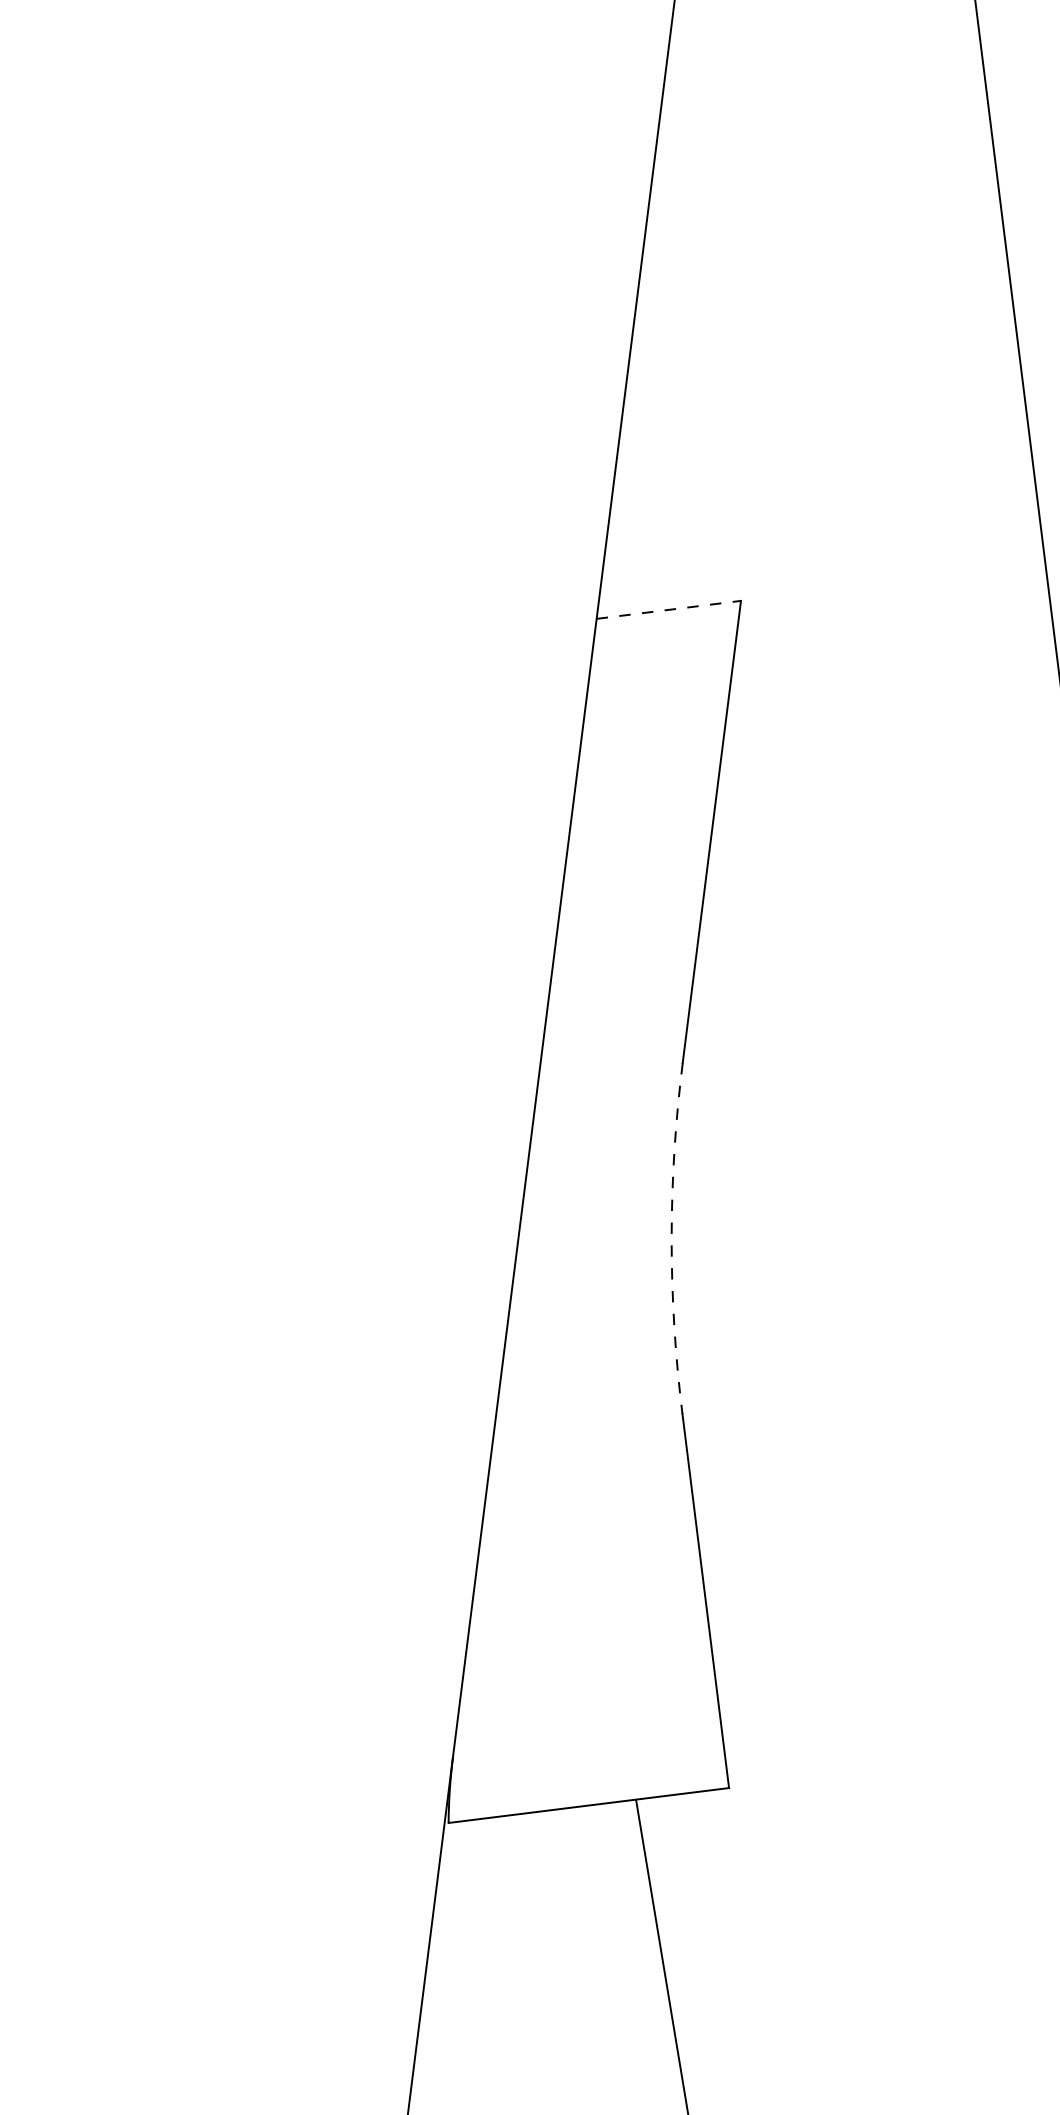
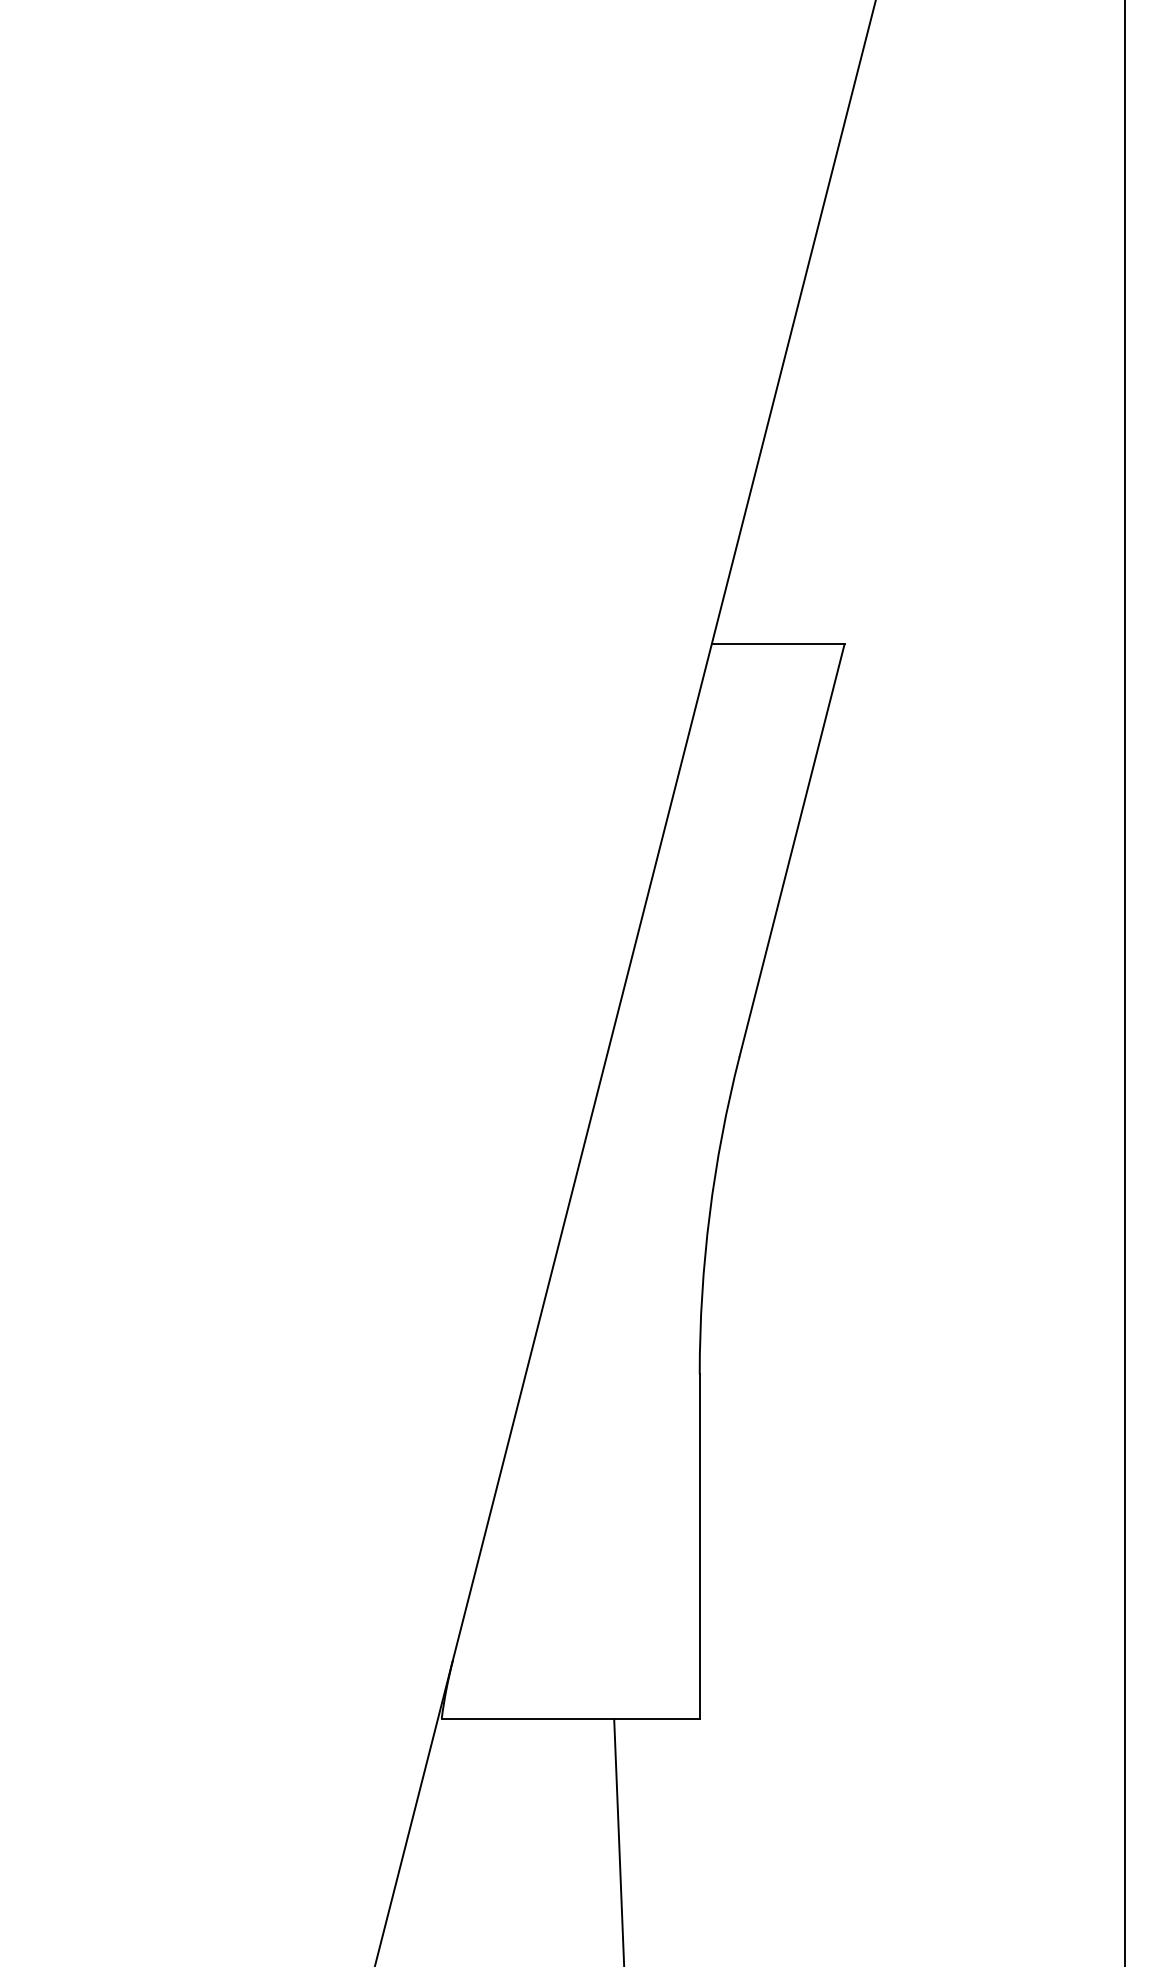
line: (669, 609) -> (778, 644), dashed -> solid
arc: (671, 1238) -> (709, 1214), dashed -> solid

